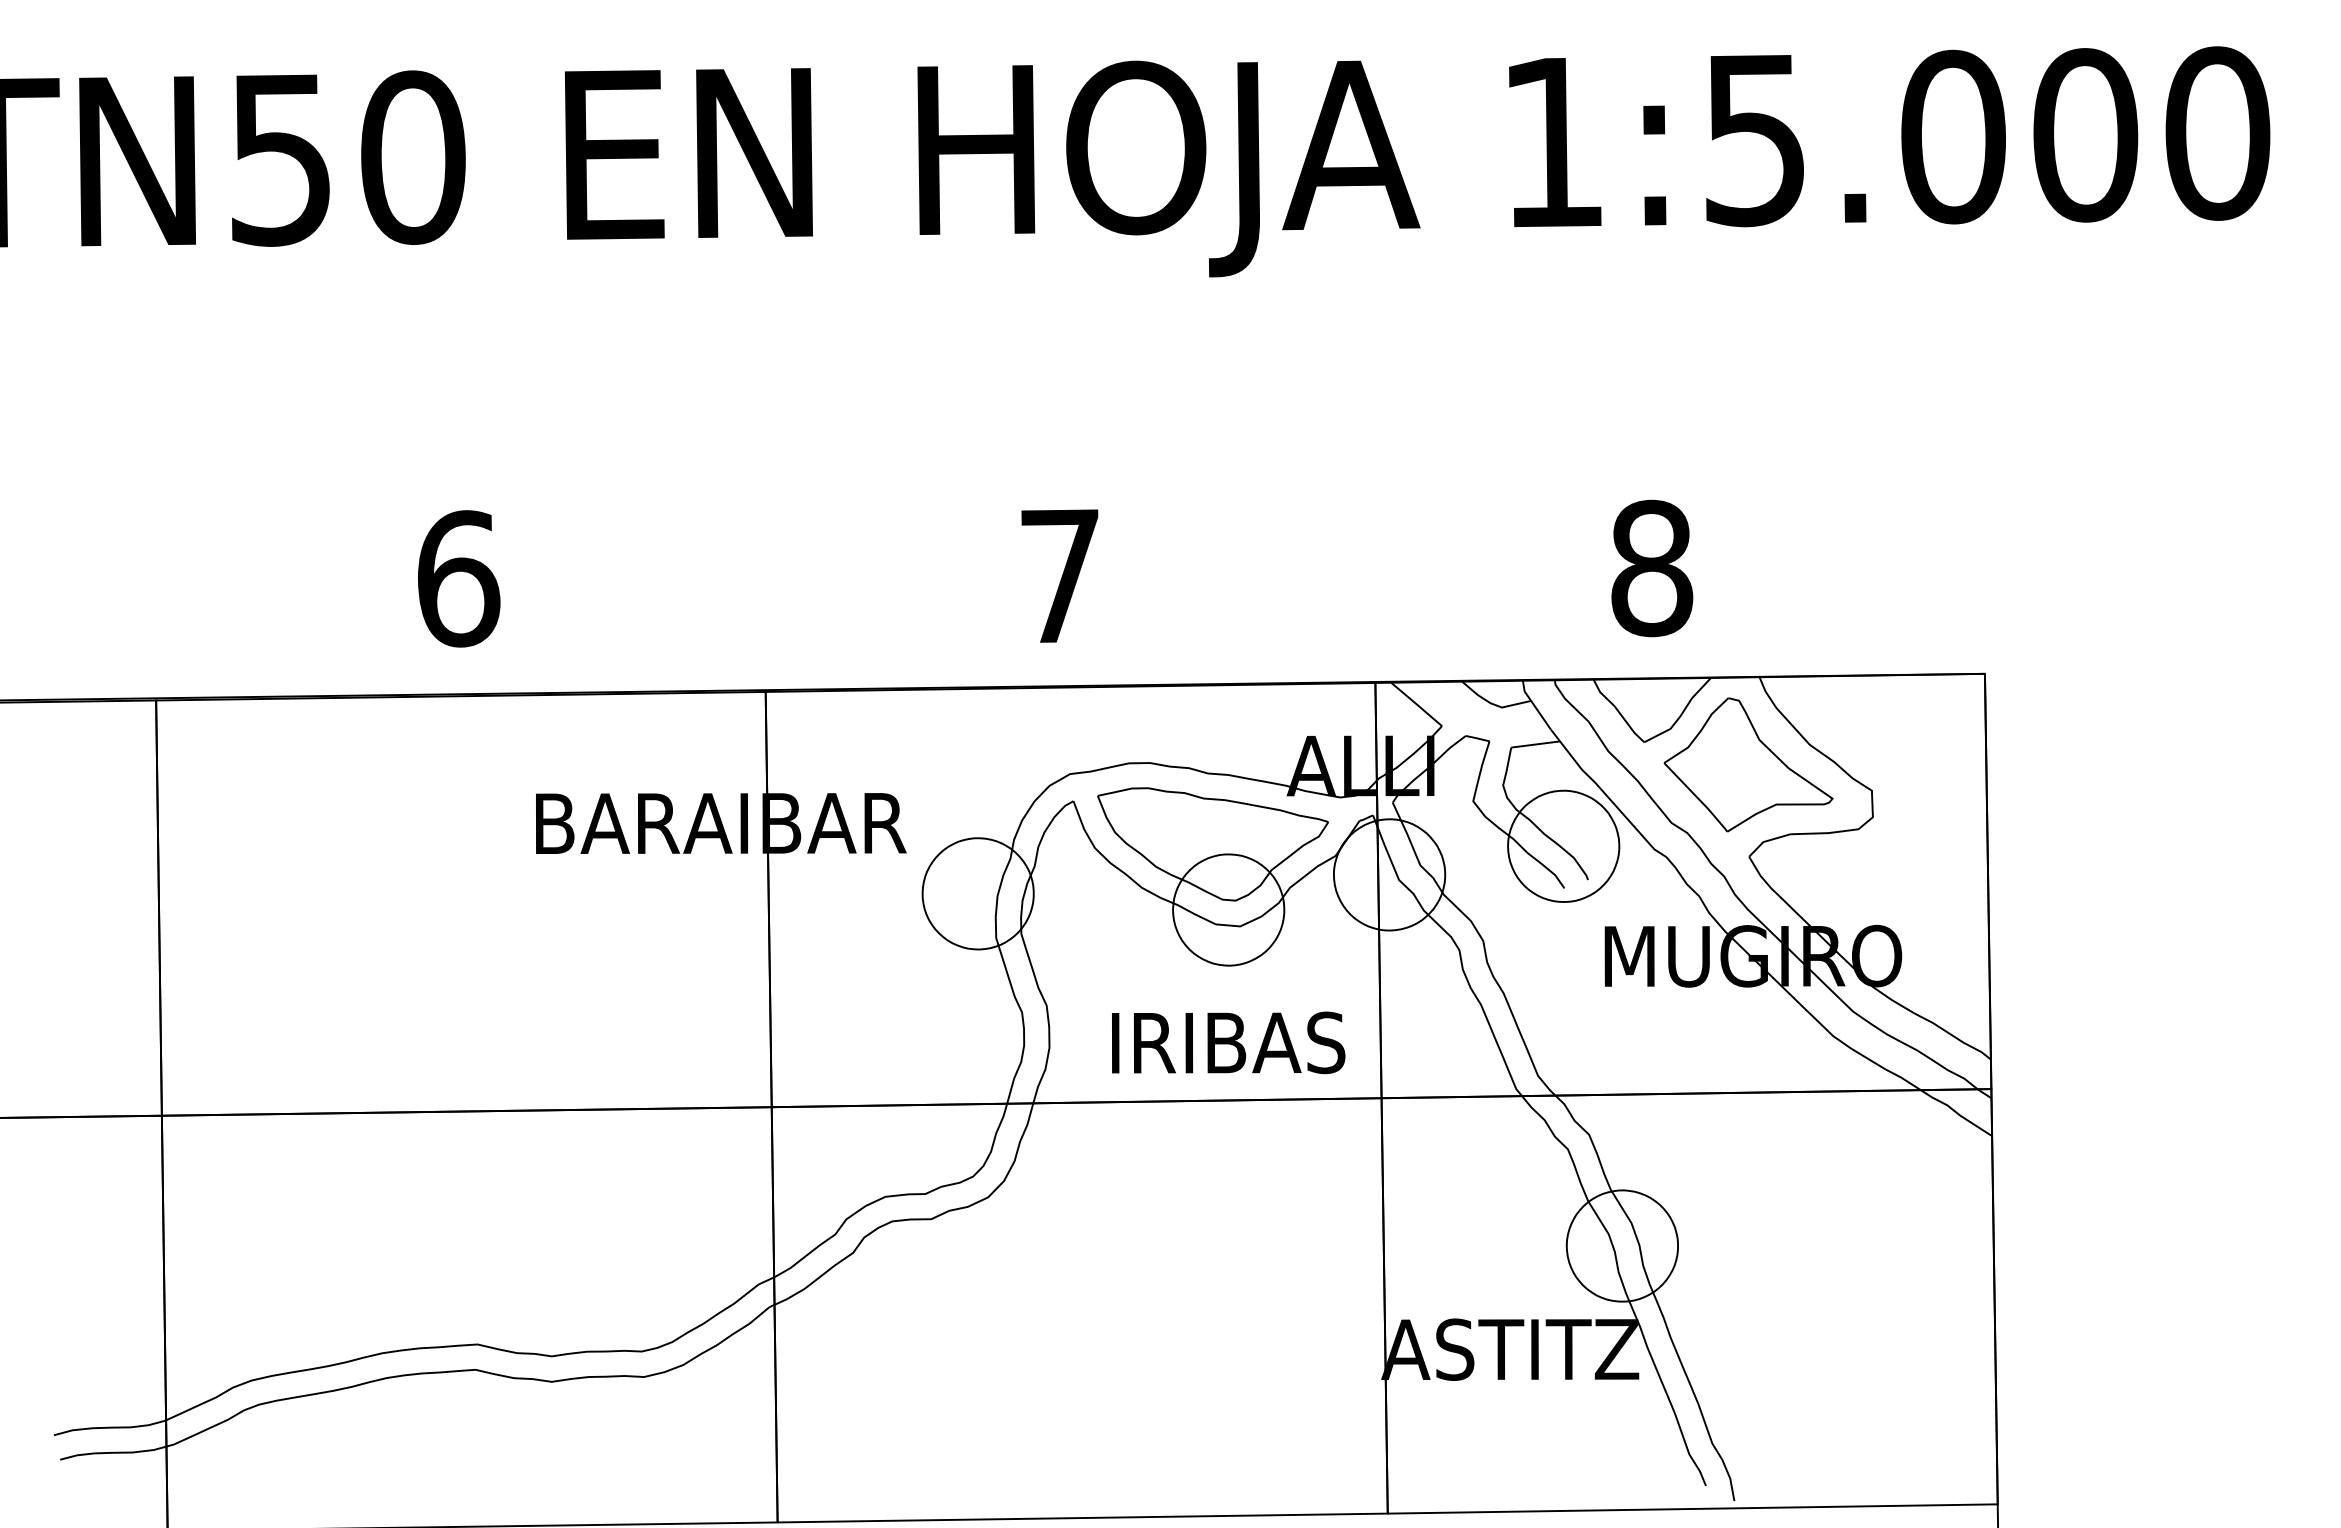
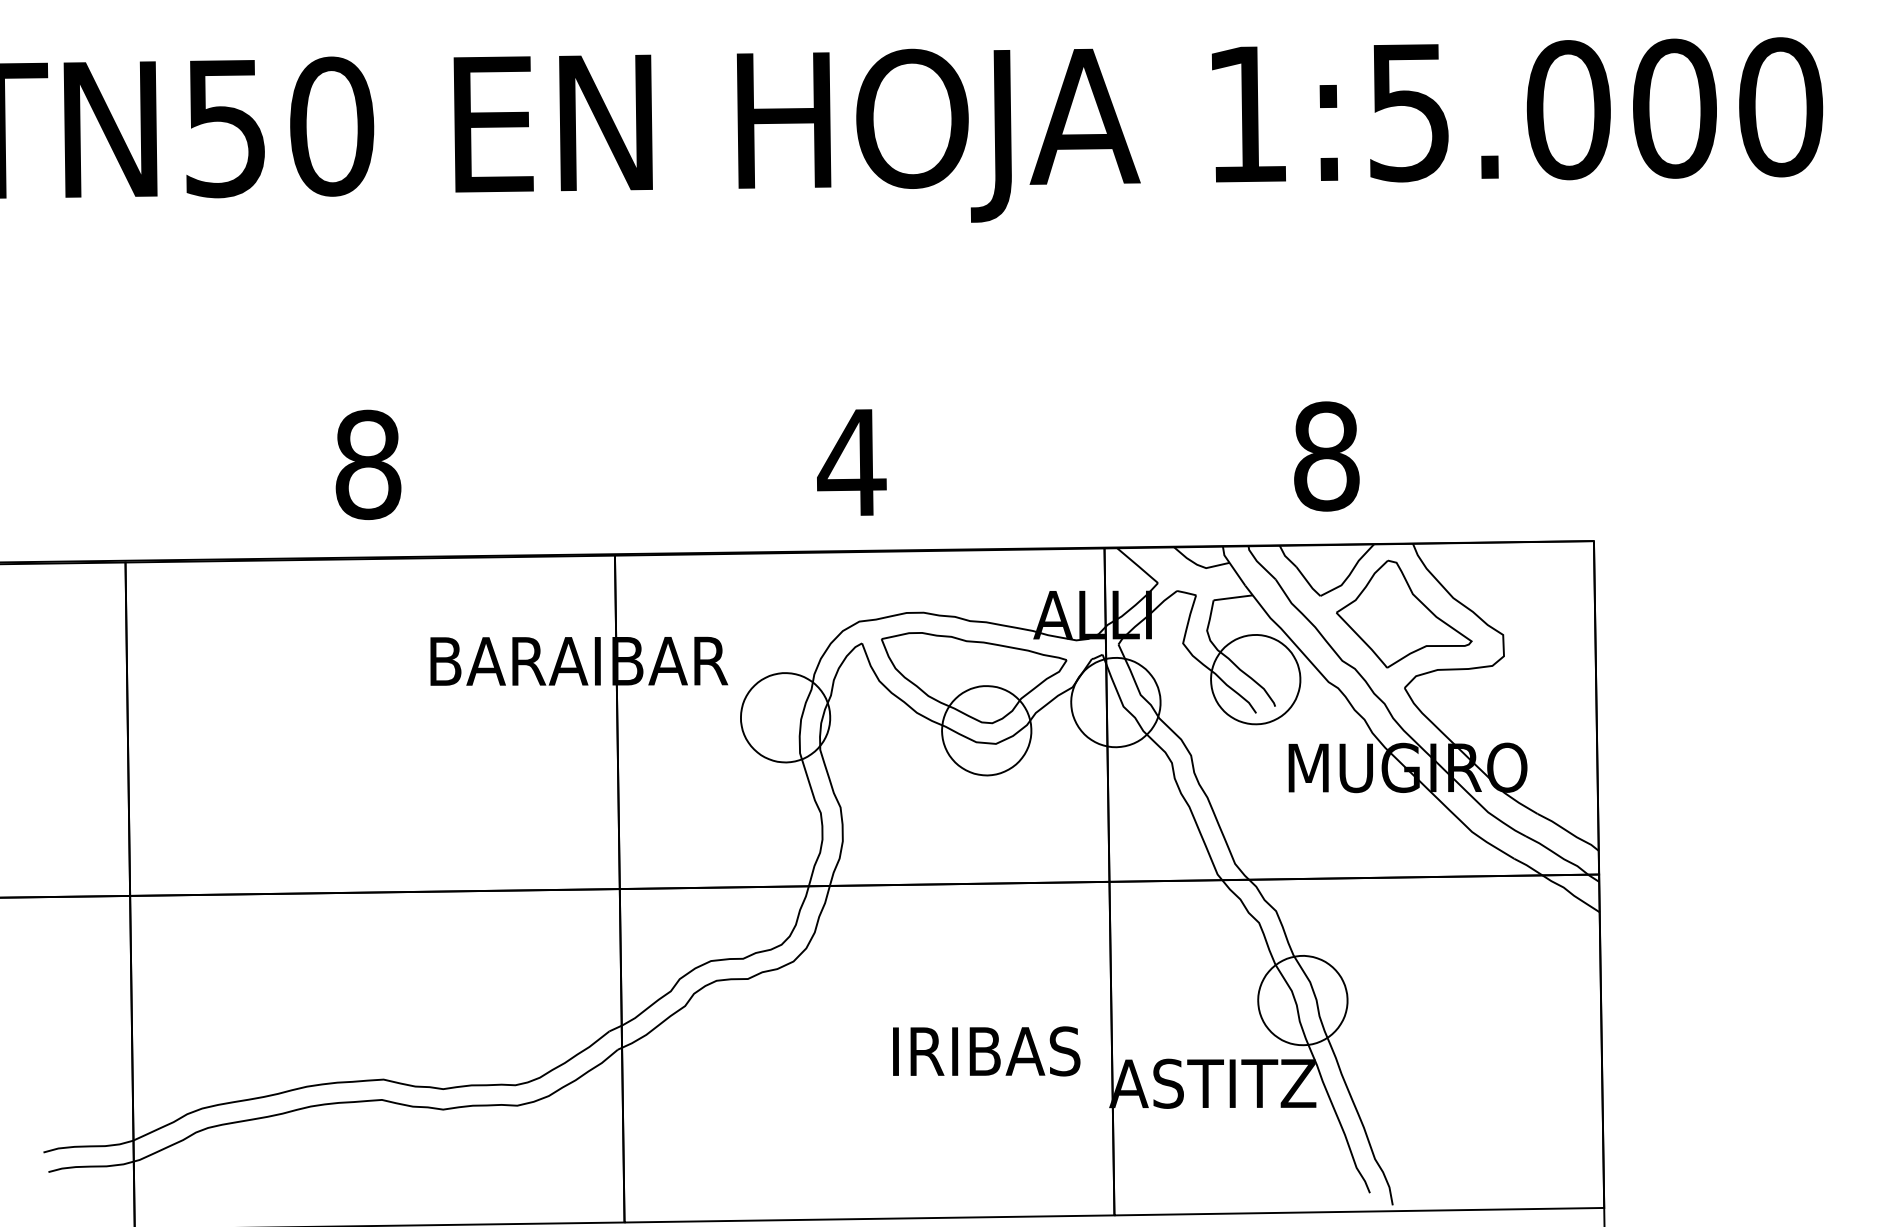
text: (1060, 575) -> (851, 462), 7 -> 4
text: (458, 578) -> (368, 464), 6 -> 8
text: (1228, 1042) -> (986, 1051), moved

